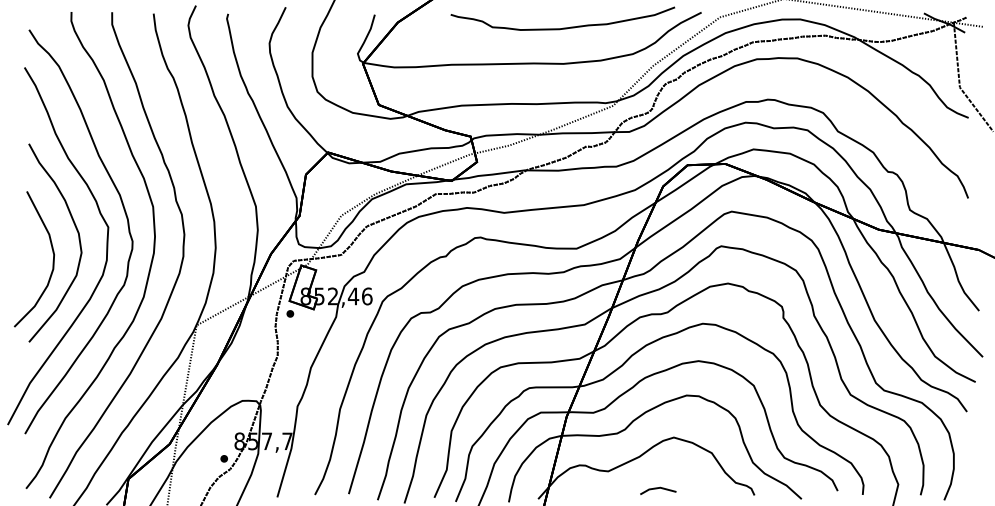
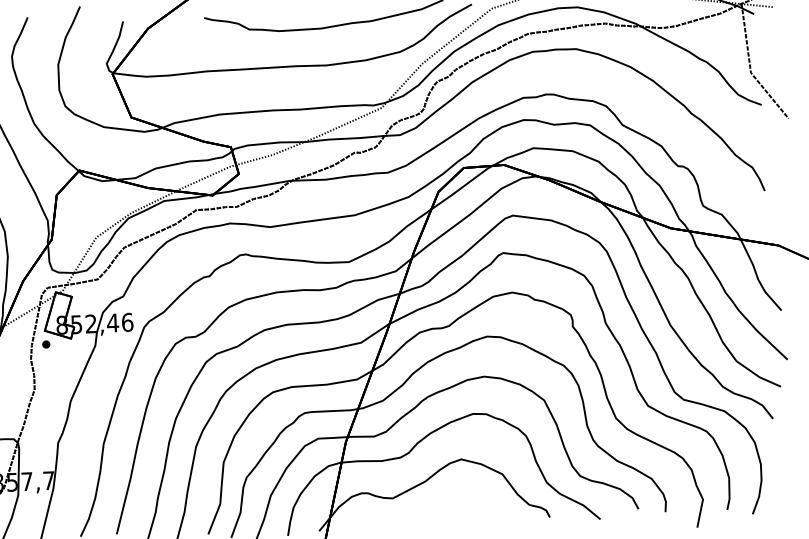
line: (657, 489) -> (446, 515), removed

